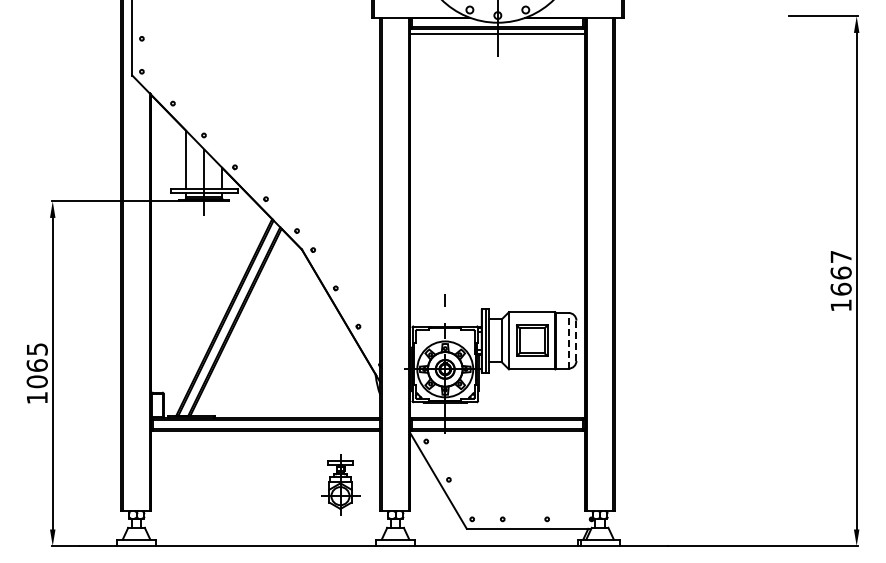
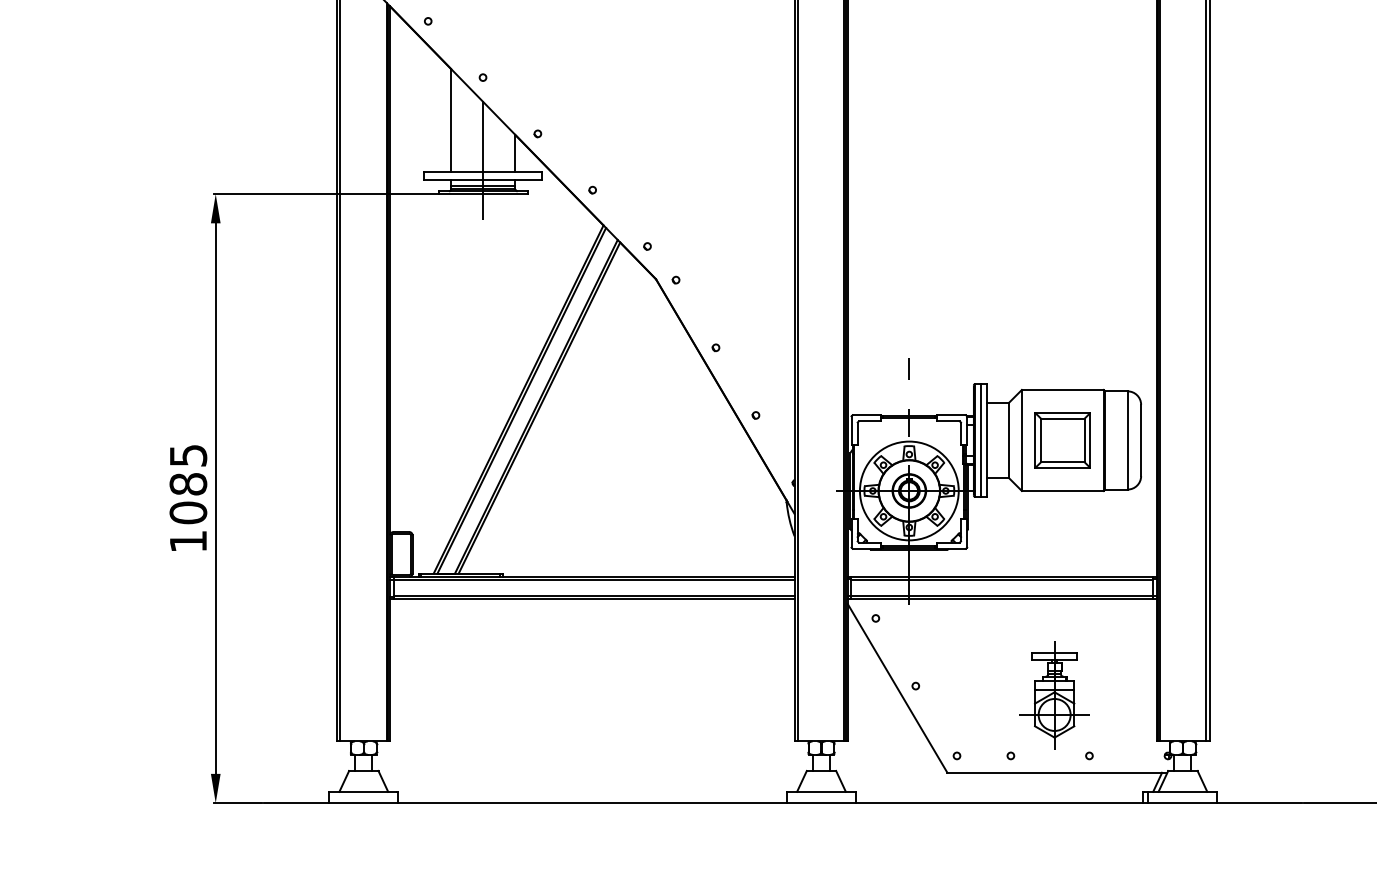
line: (568, 340) -> (1127, 439), dashed -> solid
line: (576, 340) -> (1141, 439), dashed -> solid
text: (36, 365) -> (187, 484), 1065 -> 1085
part: (340, 484) -> (1054, 694), moved

